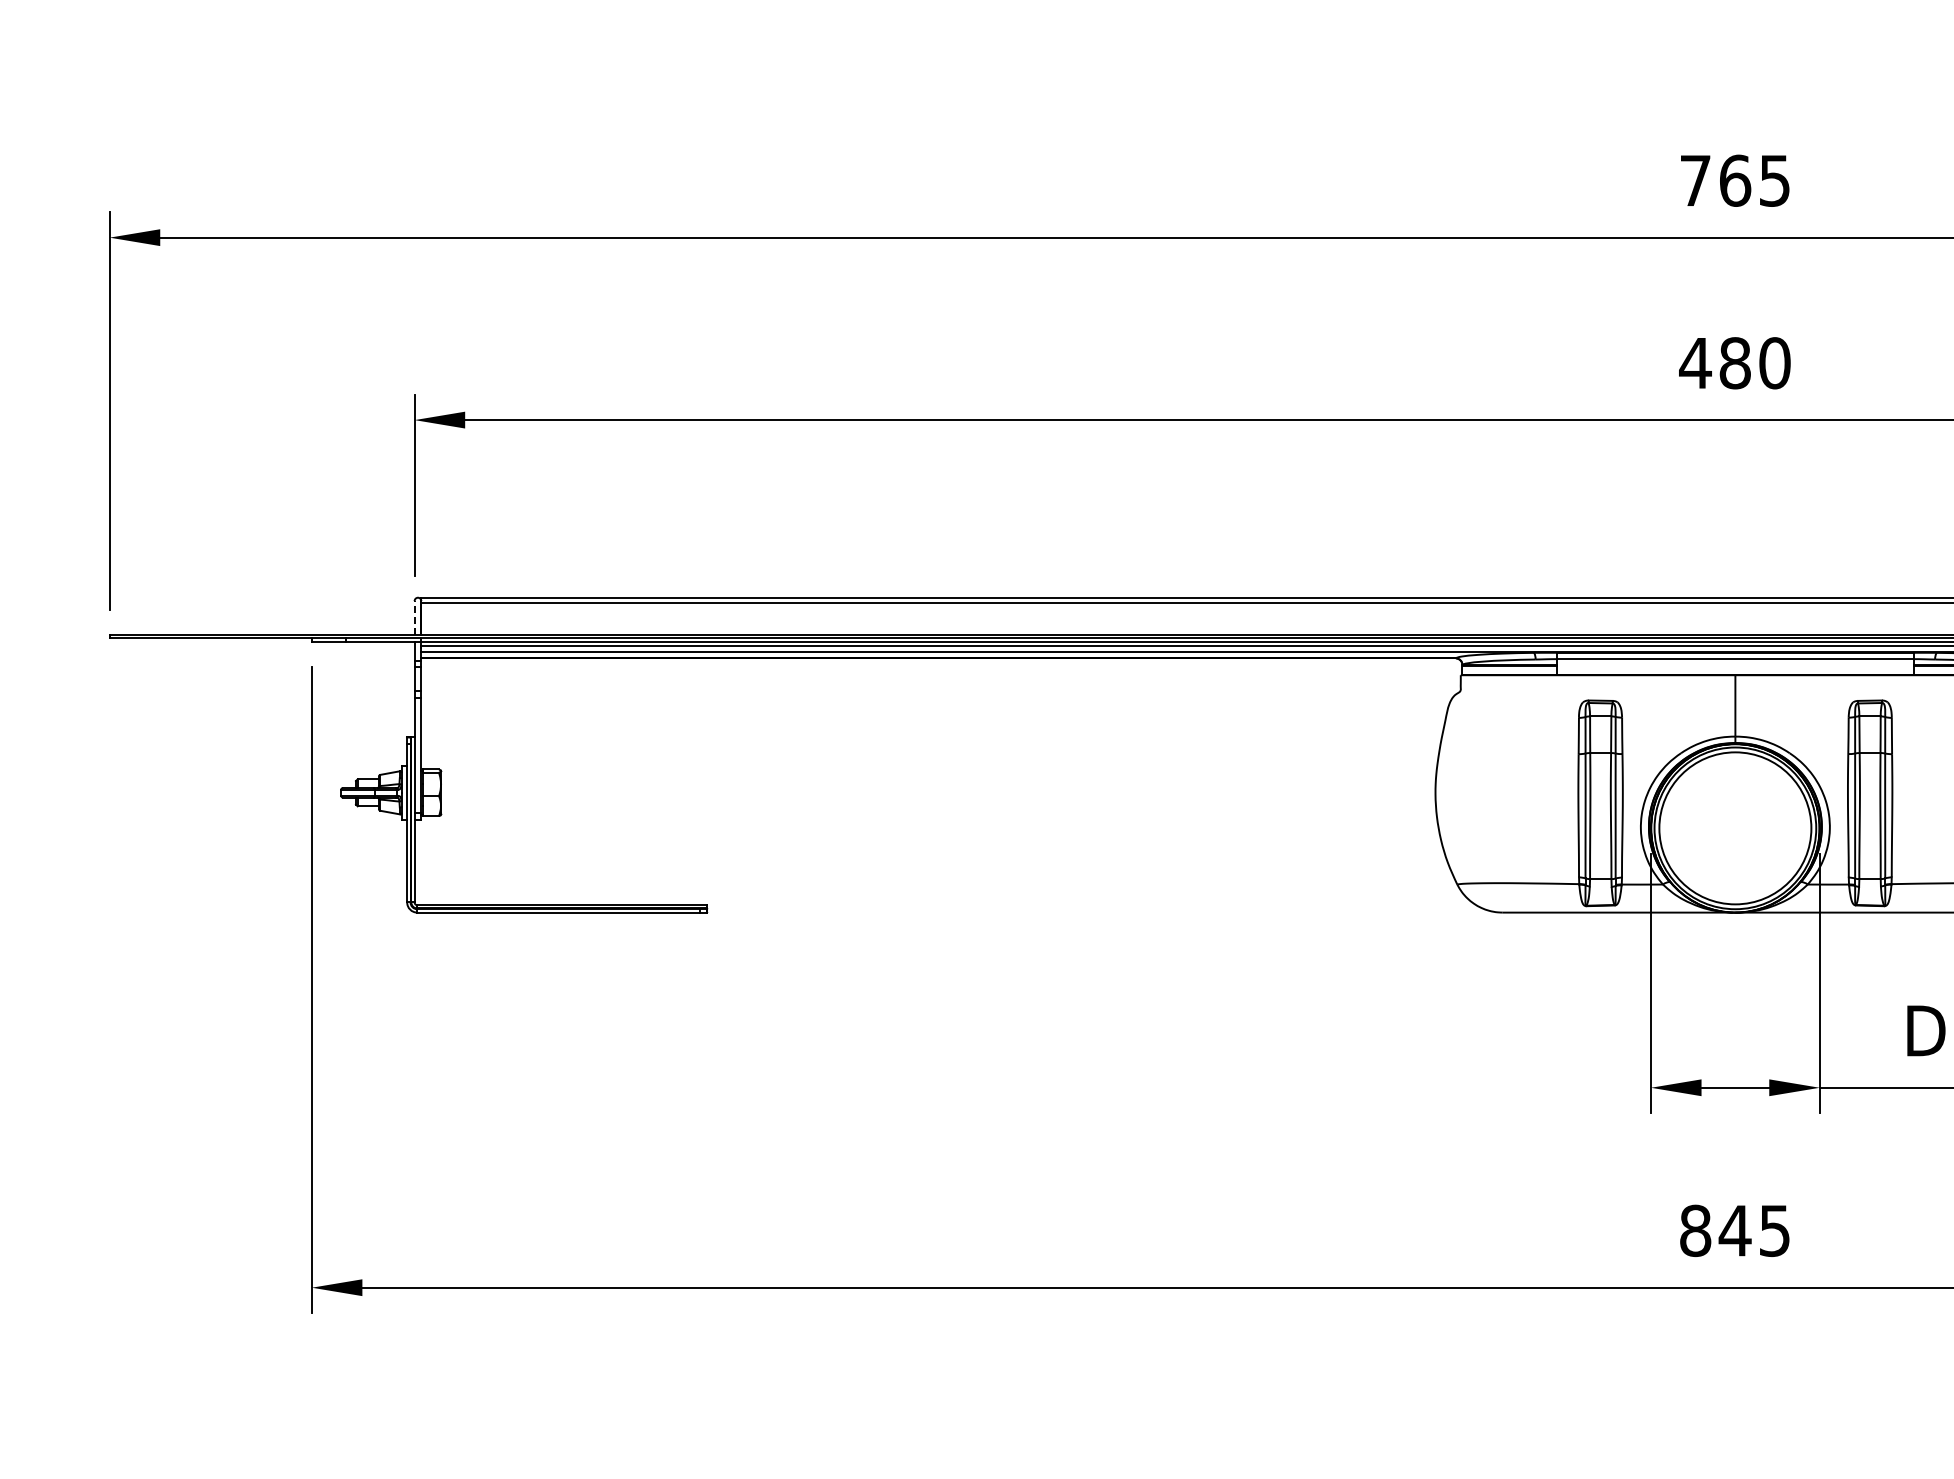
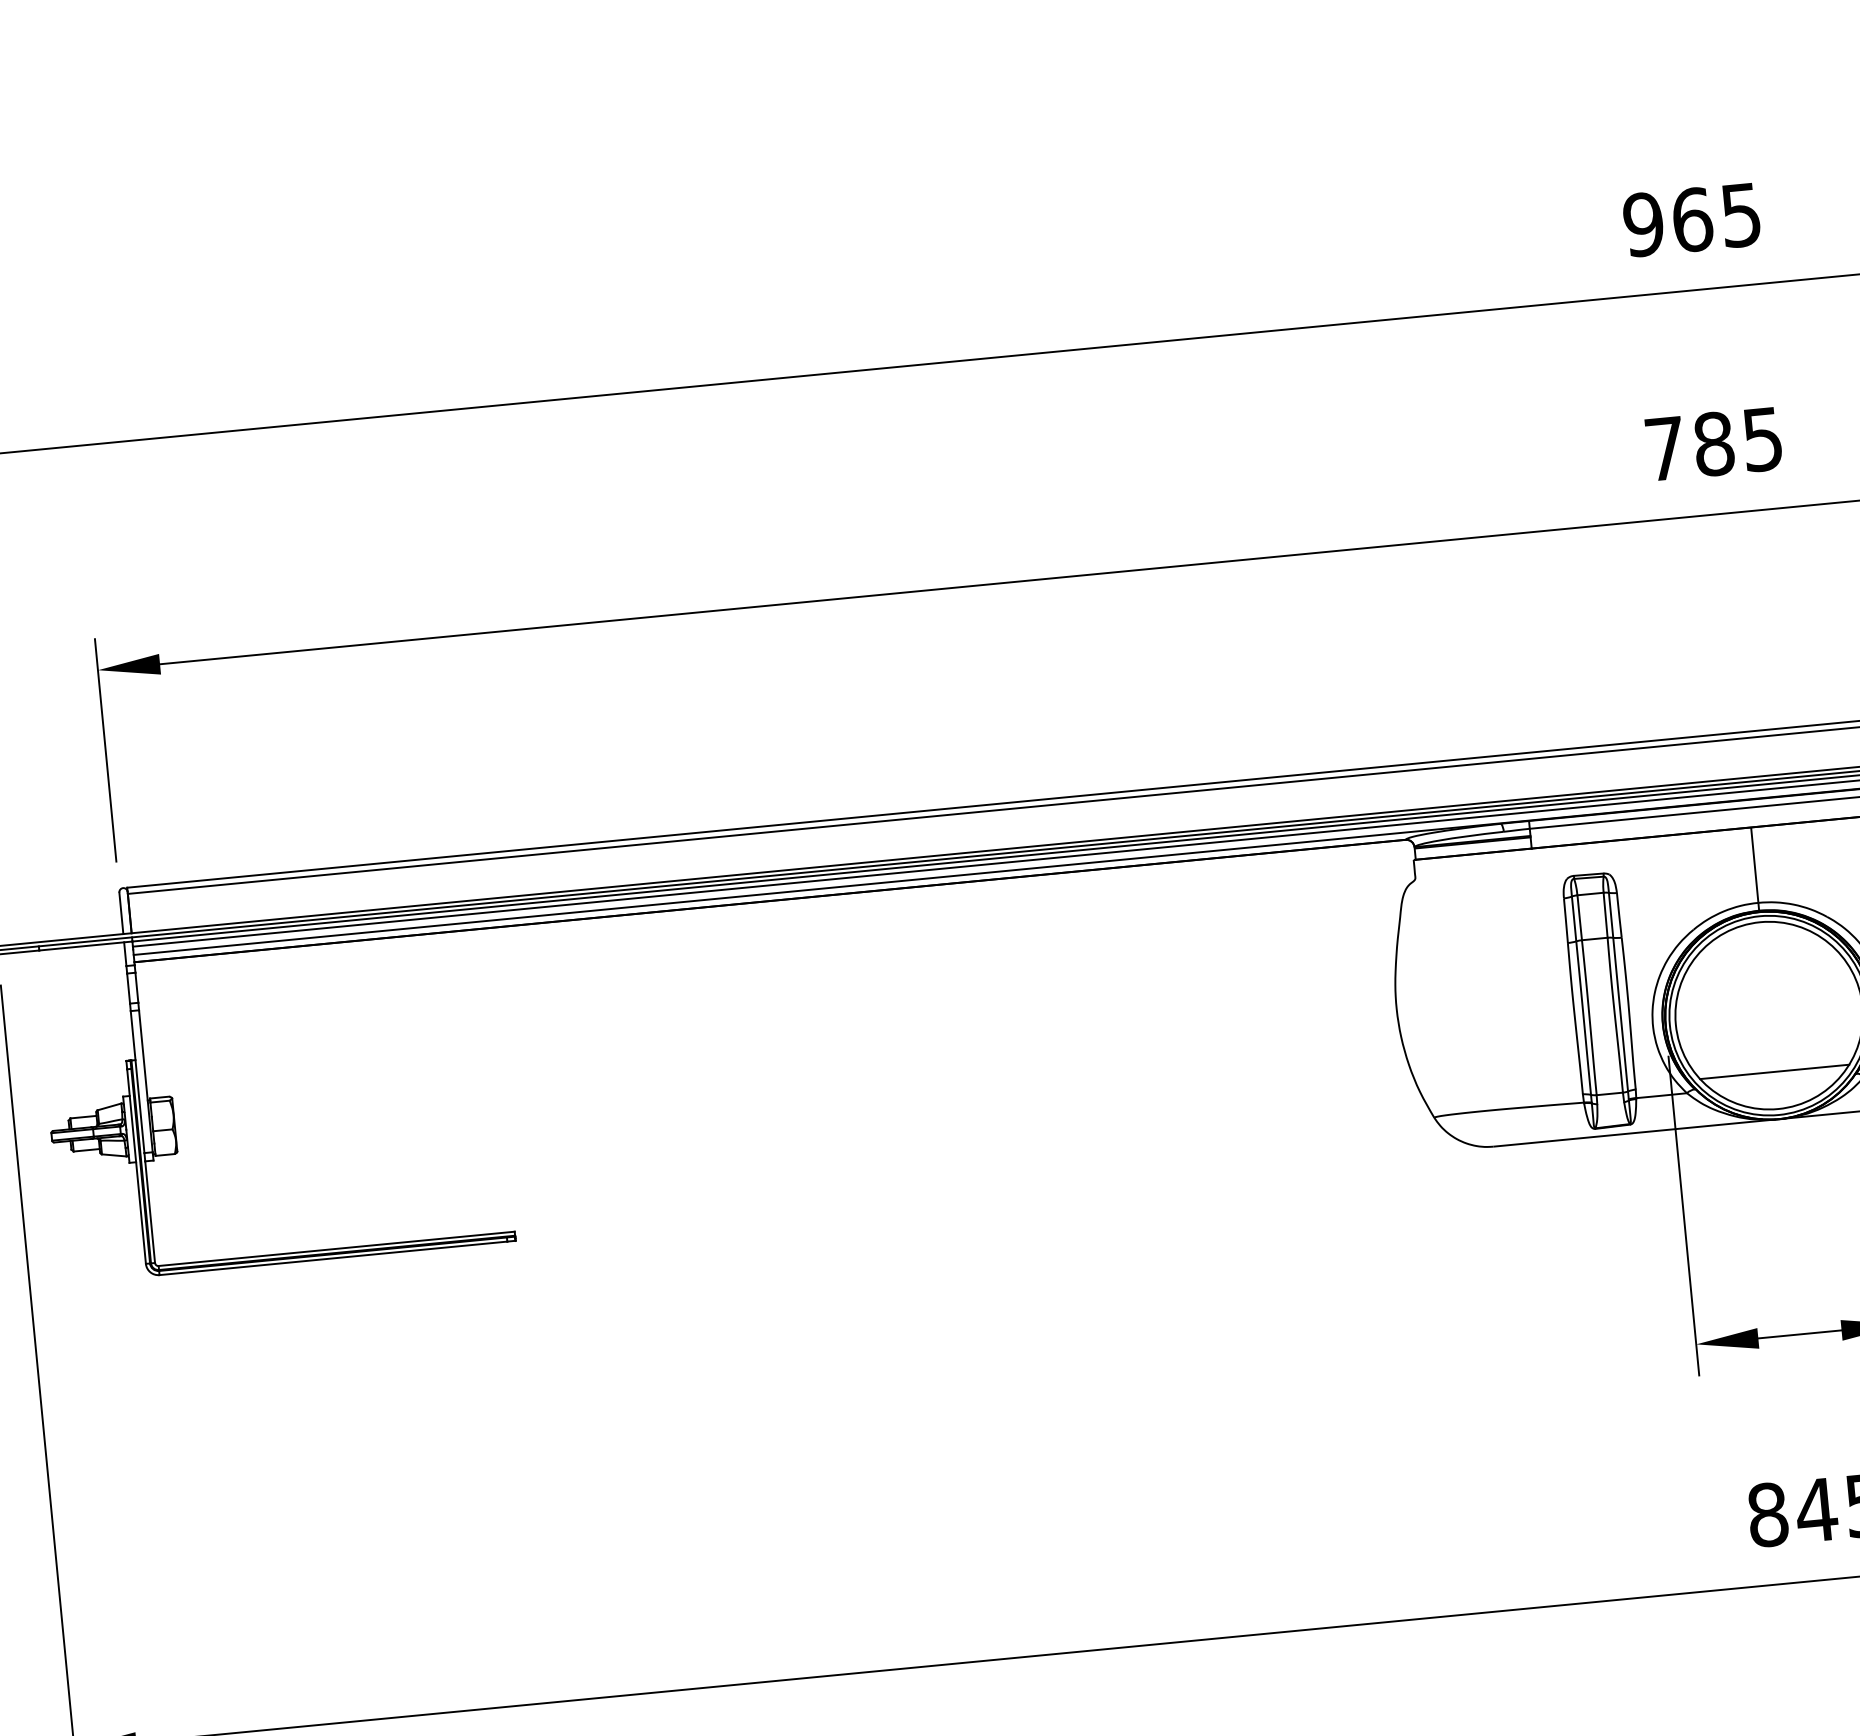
text: (1695, 180) -> (1643, 224), 765 -> 965
text: (1734, 363) -> (1713, 444), 480 -> 785
line: (414, 617) -> (121, 912), dashed -> solid
line: (1735, 874) -> (1774, 1072), added

